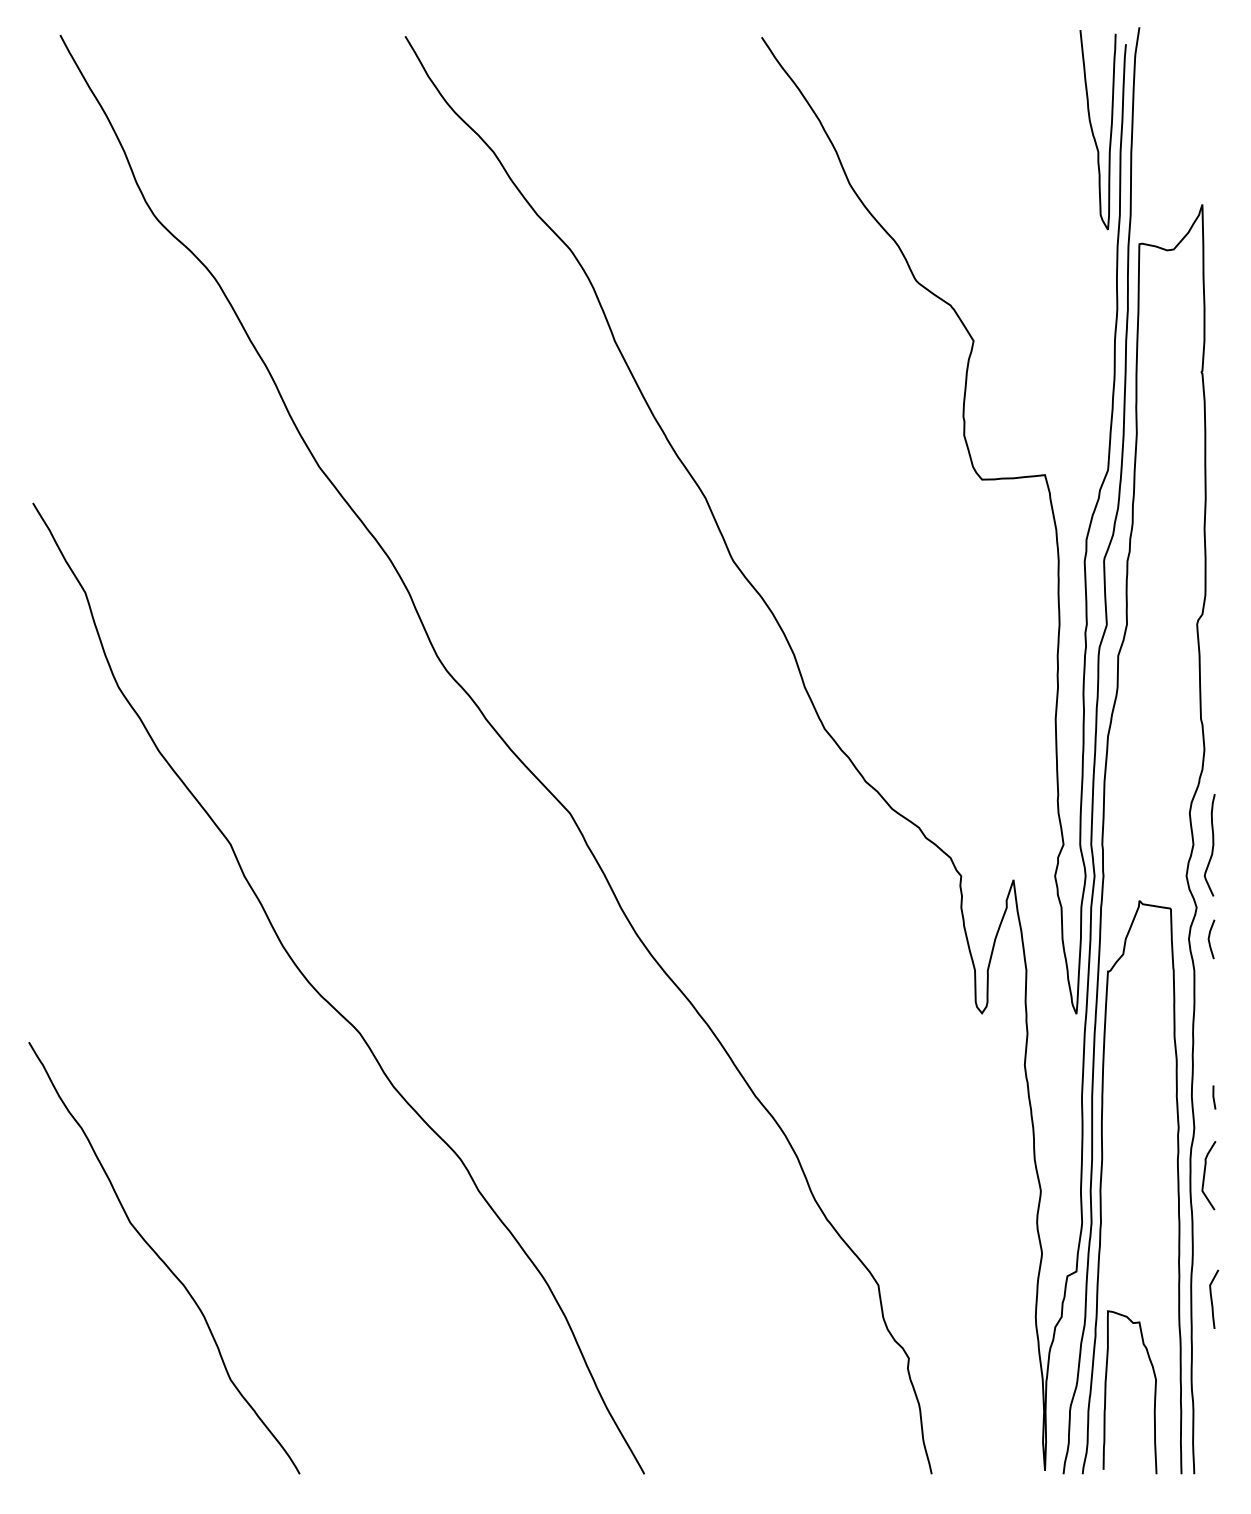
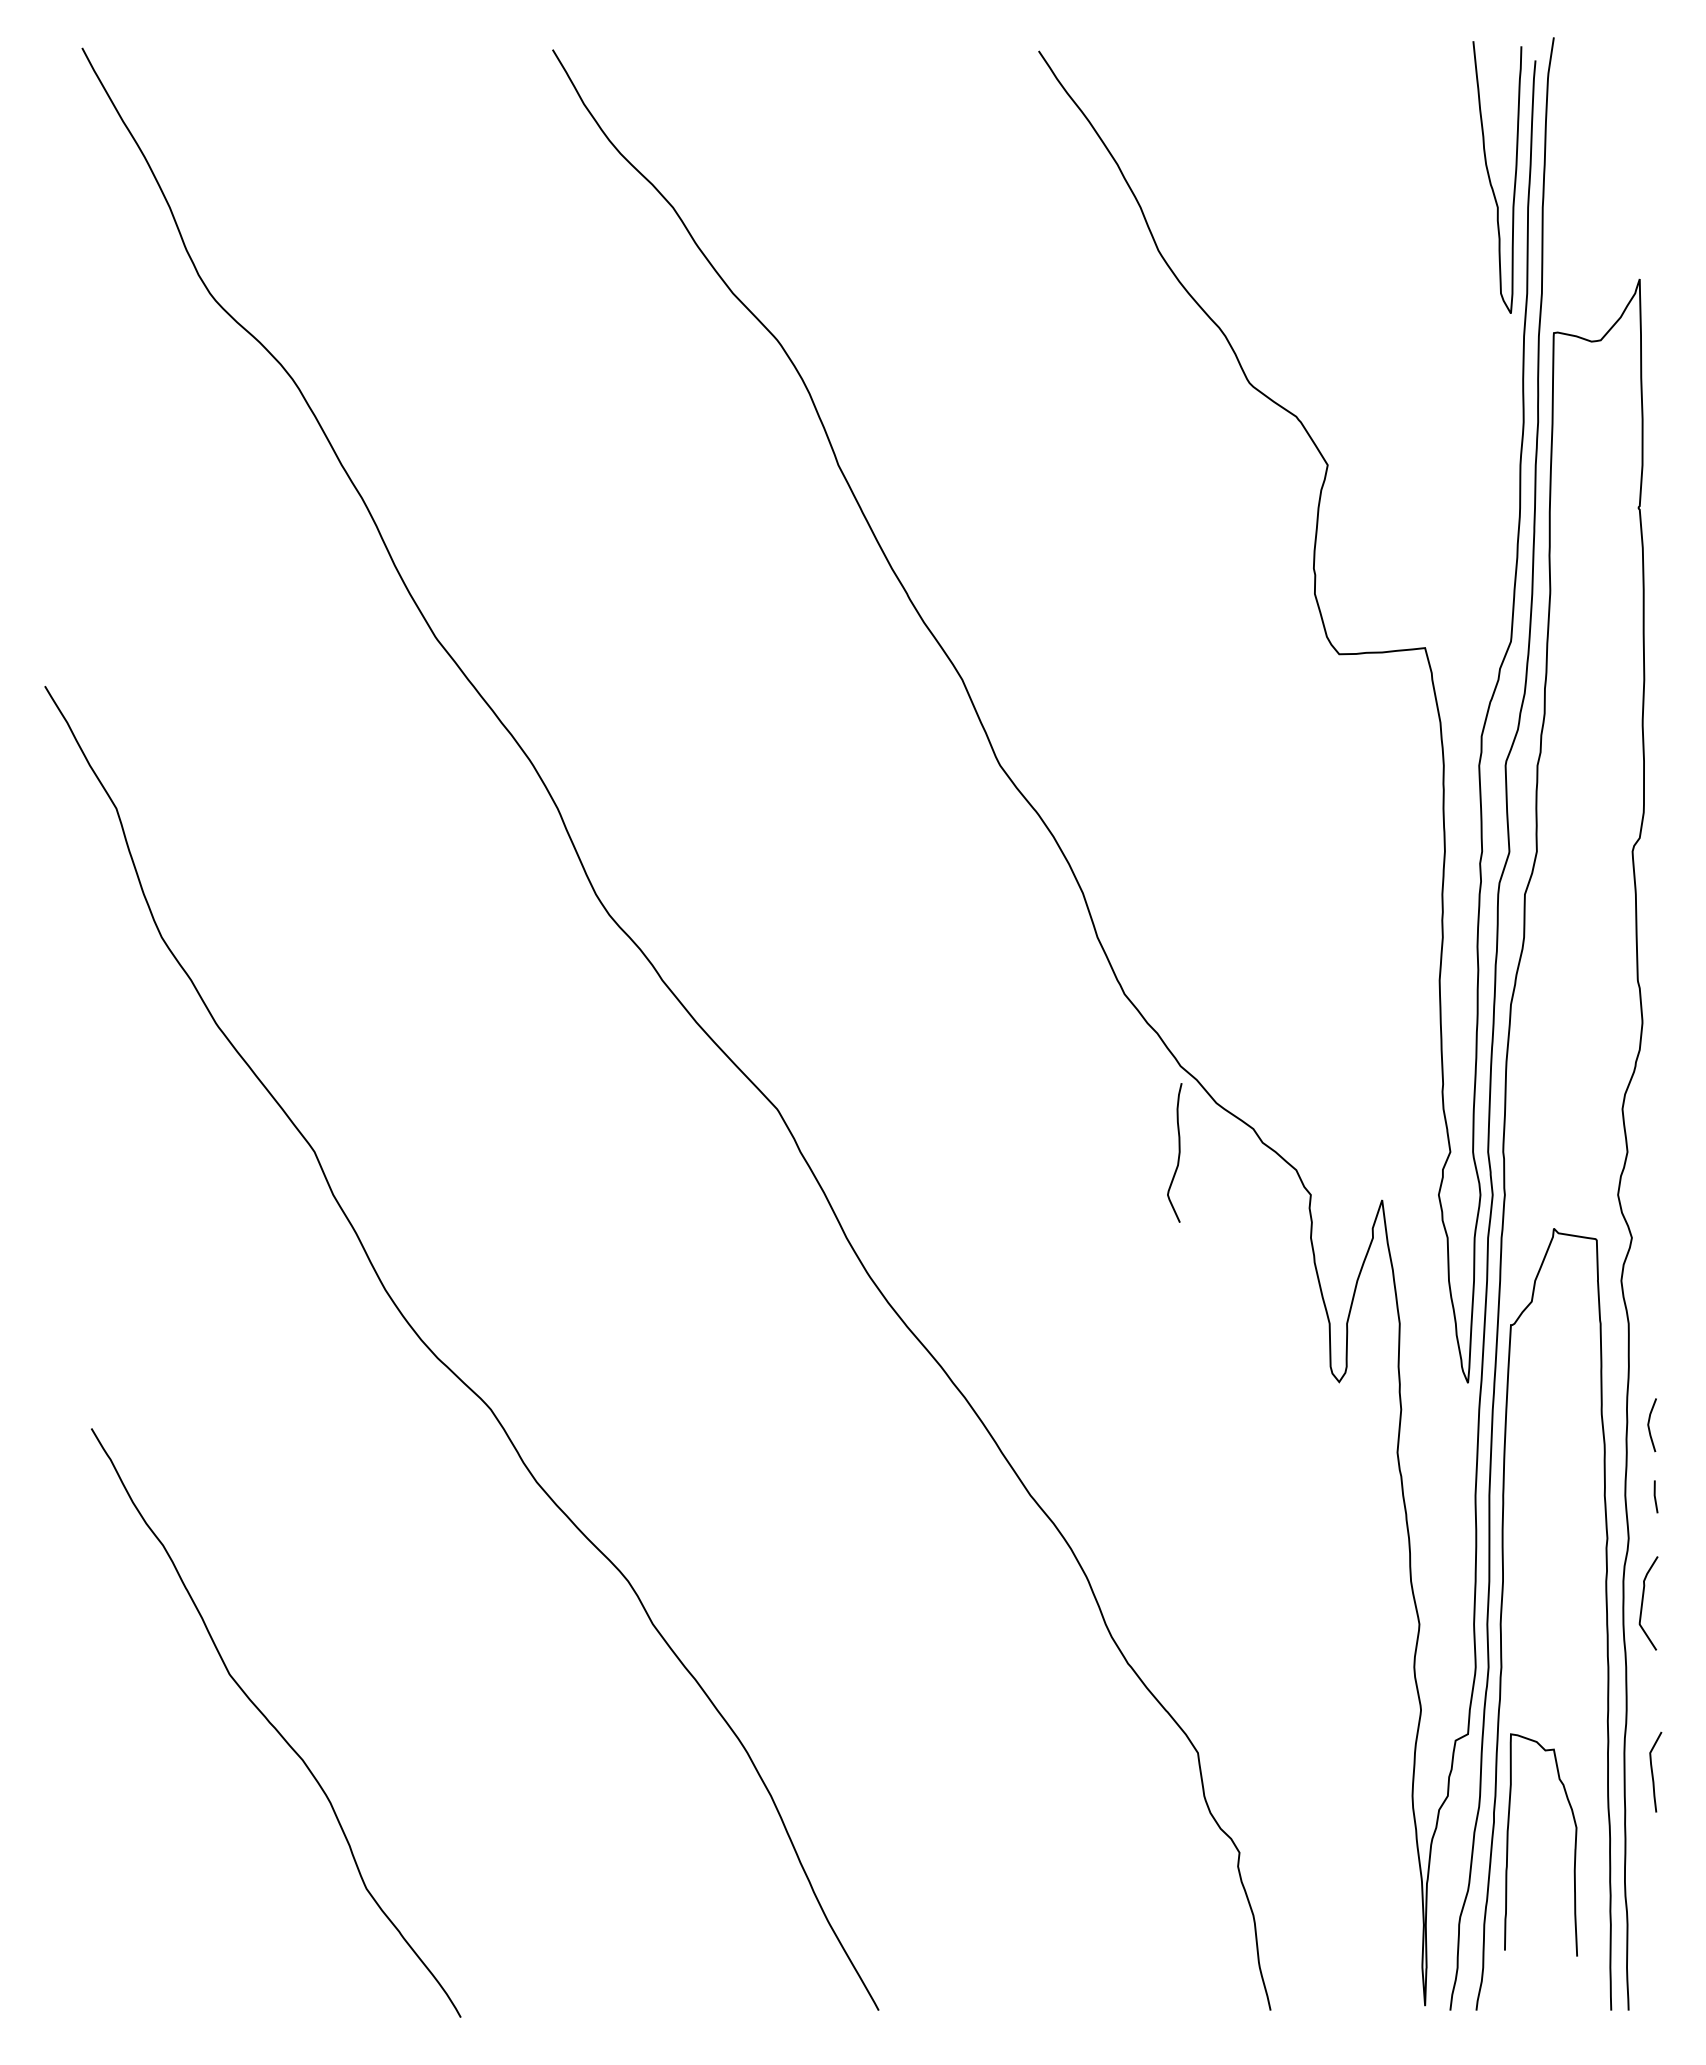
curve: (1212, 844) -> (1178, 1152), moved
line: (1209, 939) -> (1649, 1425), moved
curve: (162, 1260) -> (273, 1725), moved
curve: (1106, 1392) -> (1508, 1844), moved

